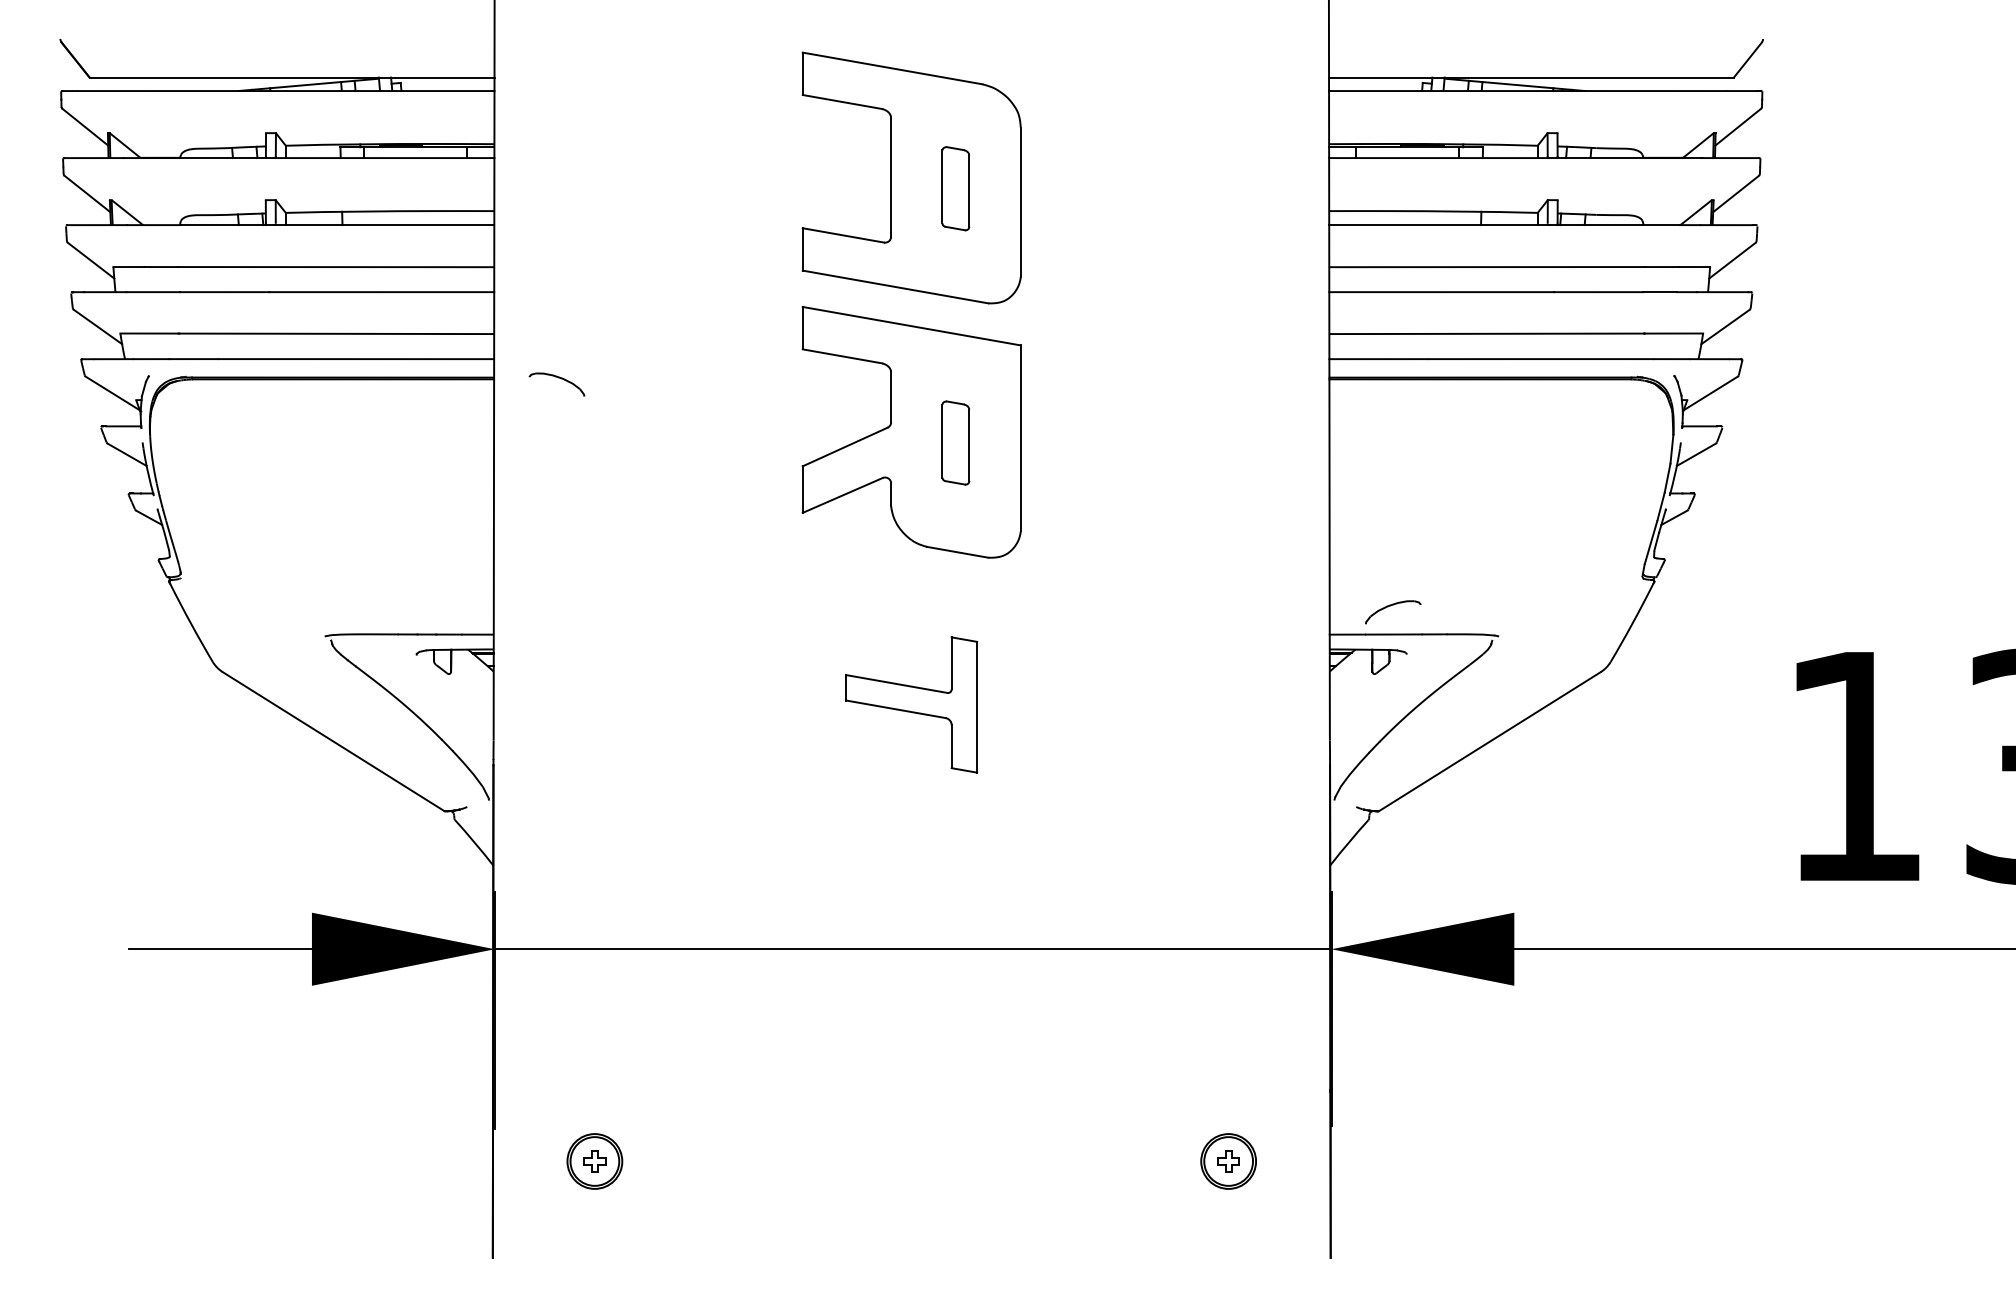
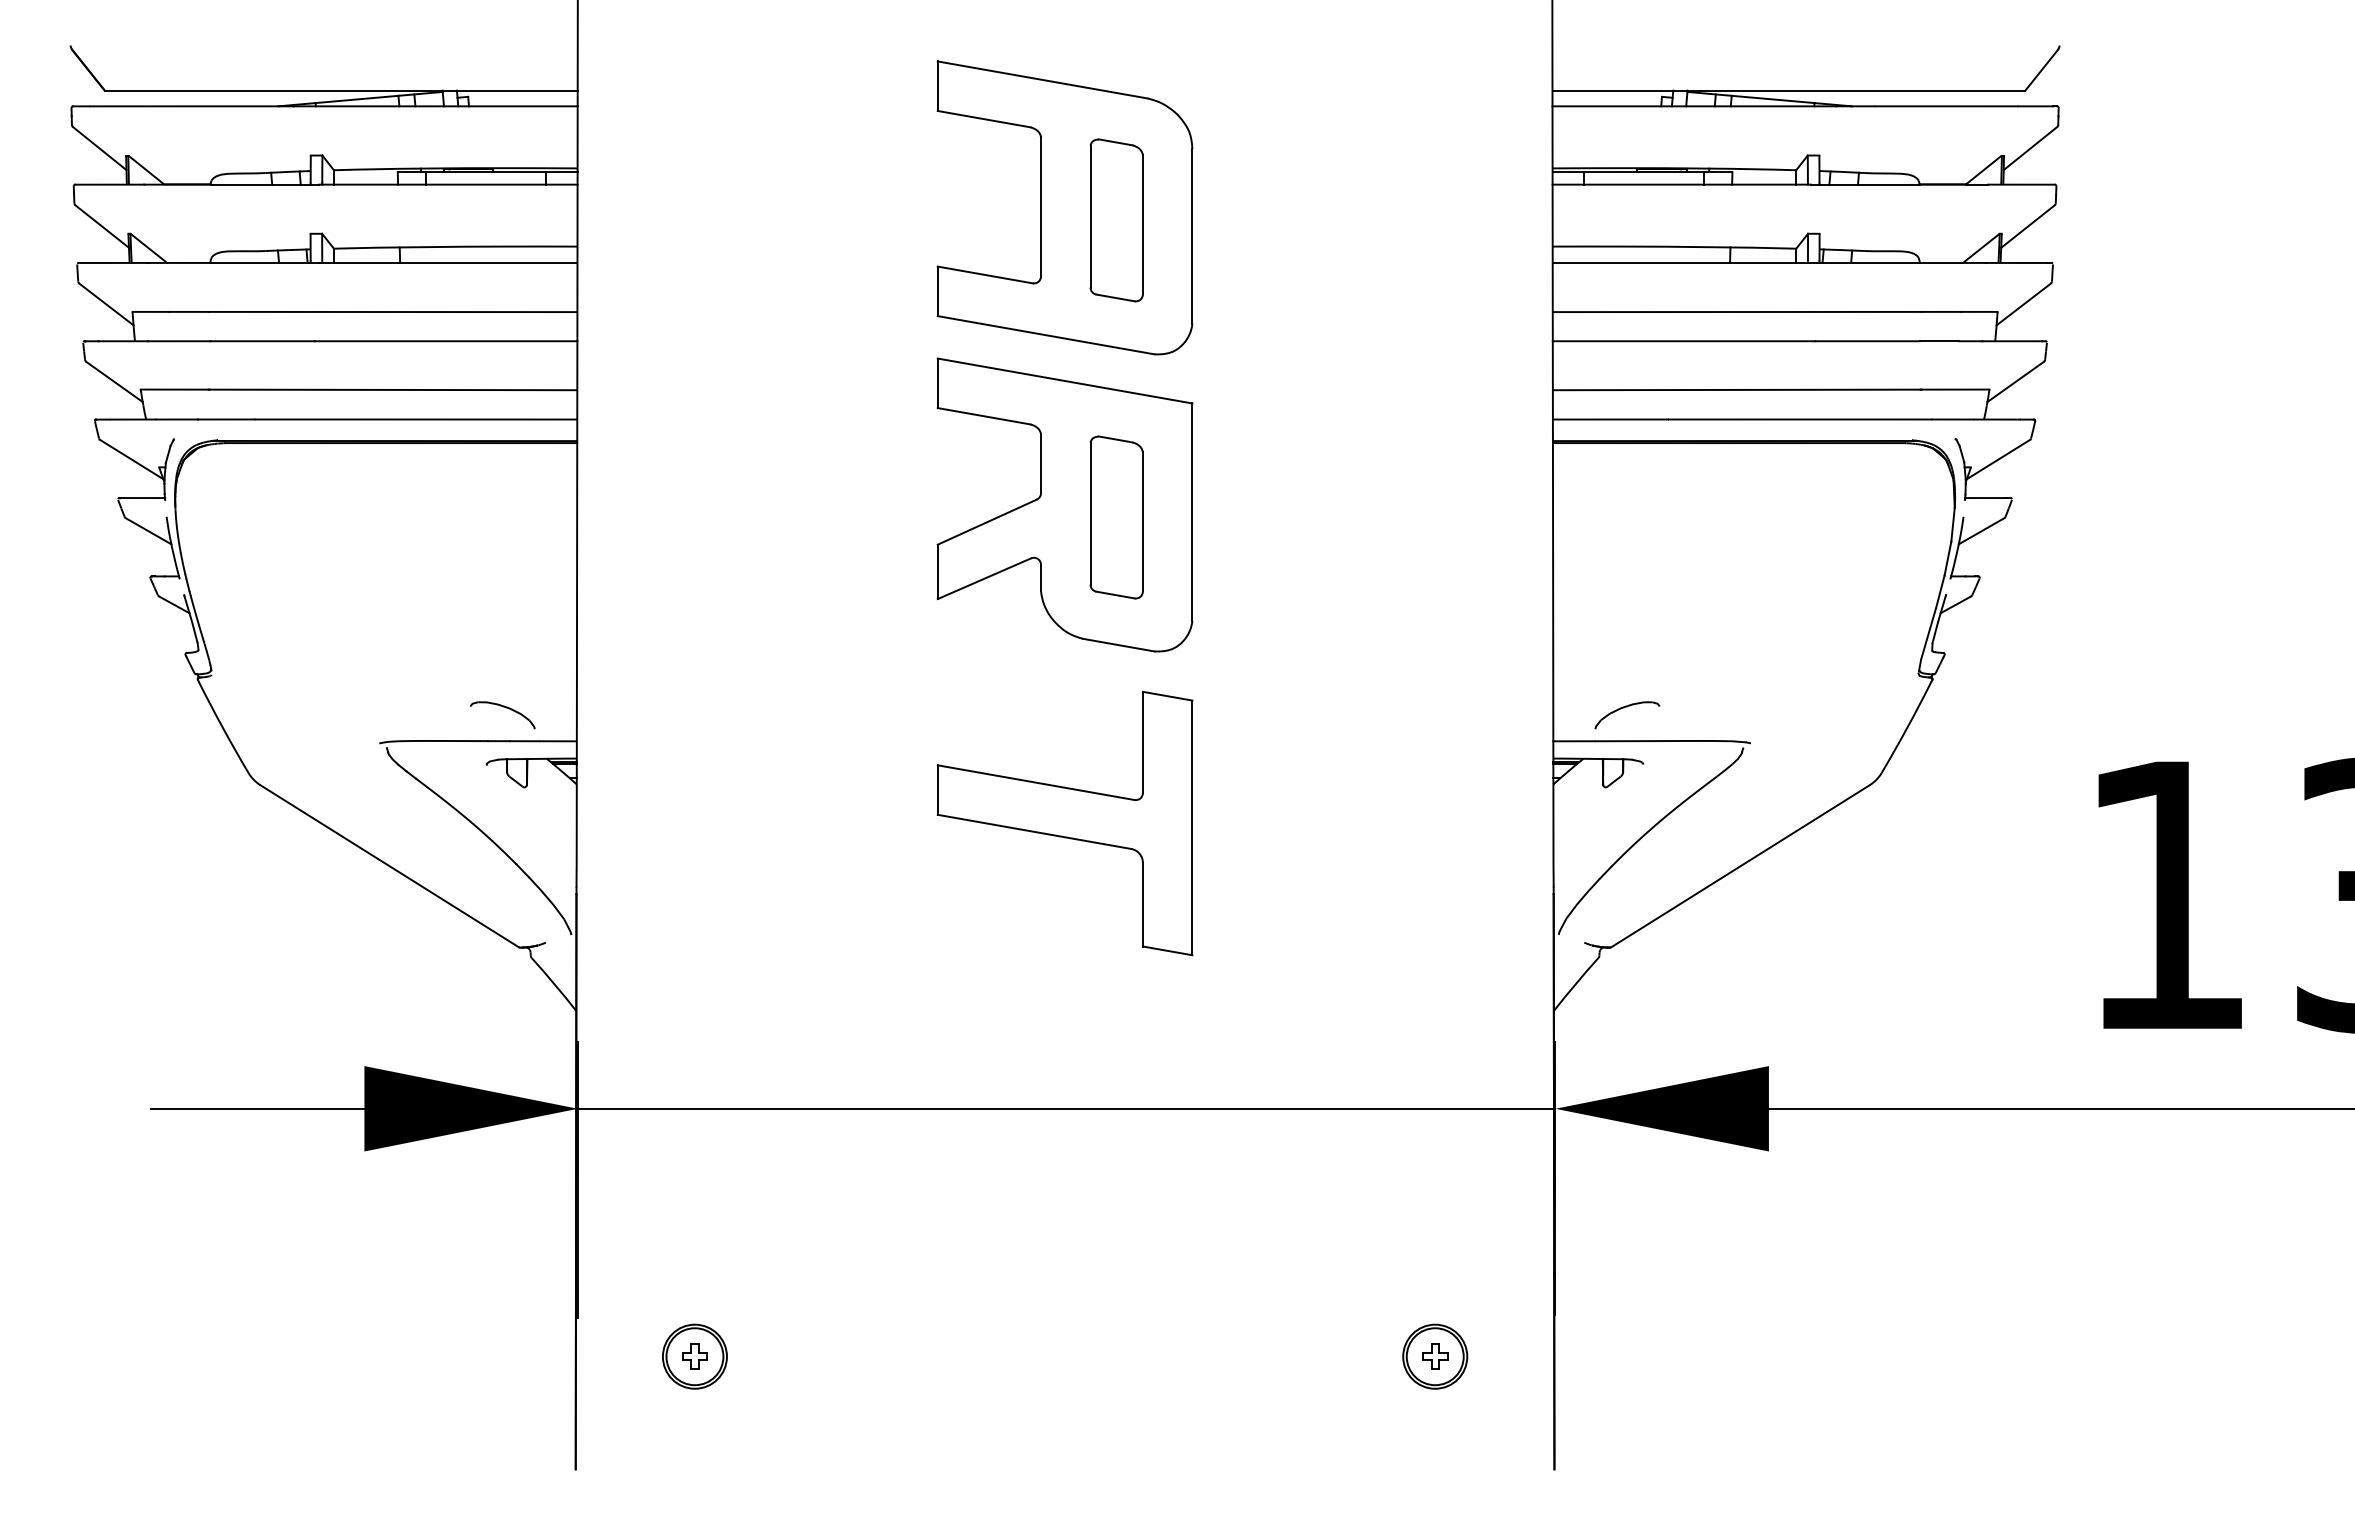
part: (955, 188) -> (1116, 220), size x1.67
part: (557, 377) -> (503, 707), moved
part: (955, 443) -> (1116, 517), size x1.67
part: (911, 705) -> (1064, 823), size x1.67

